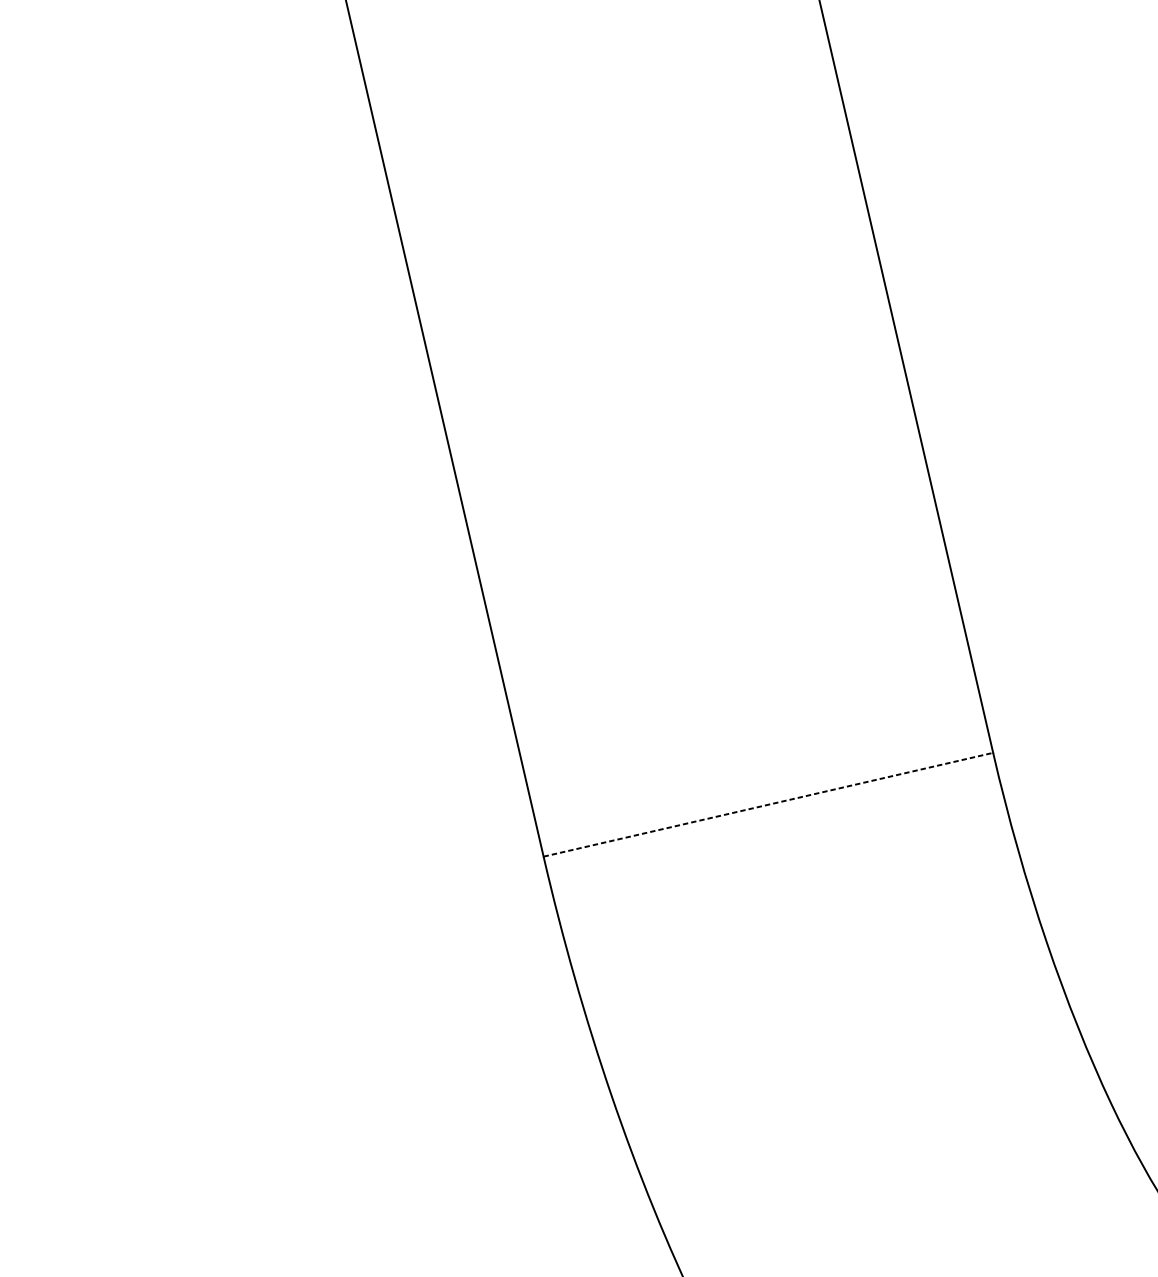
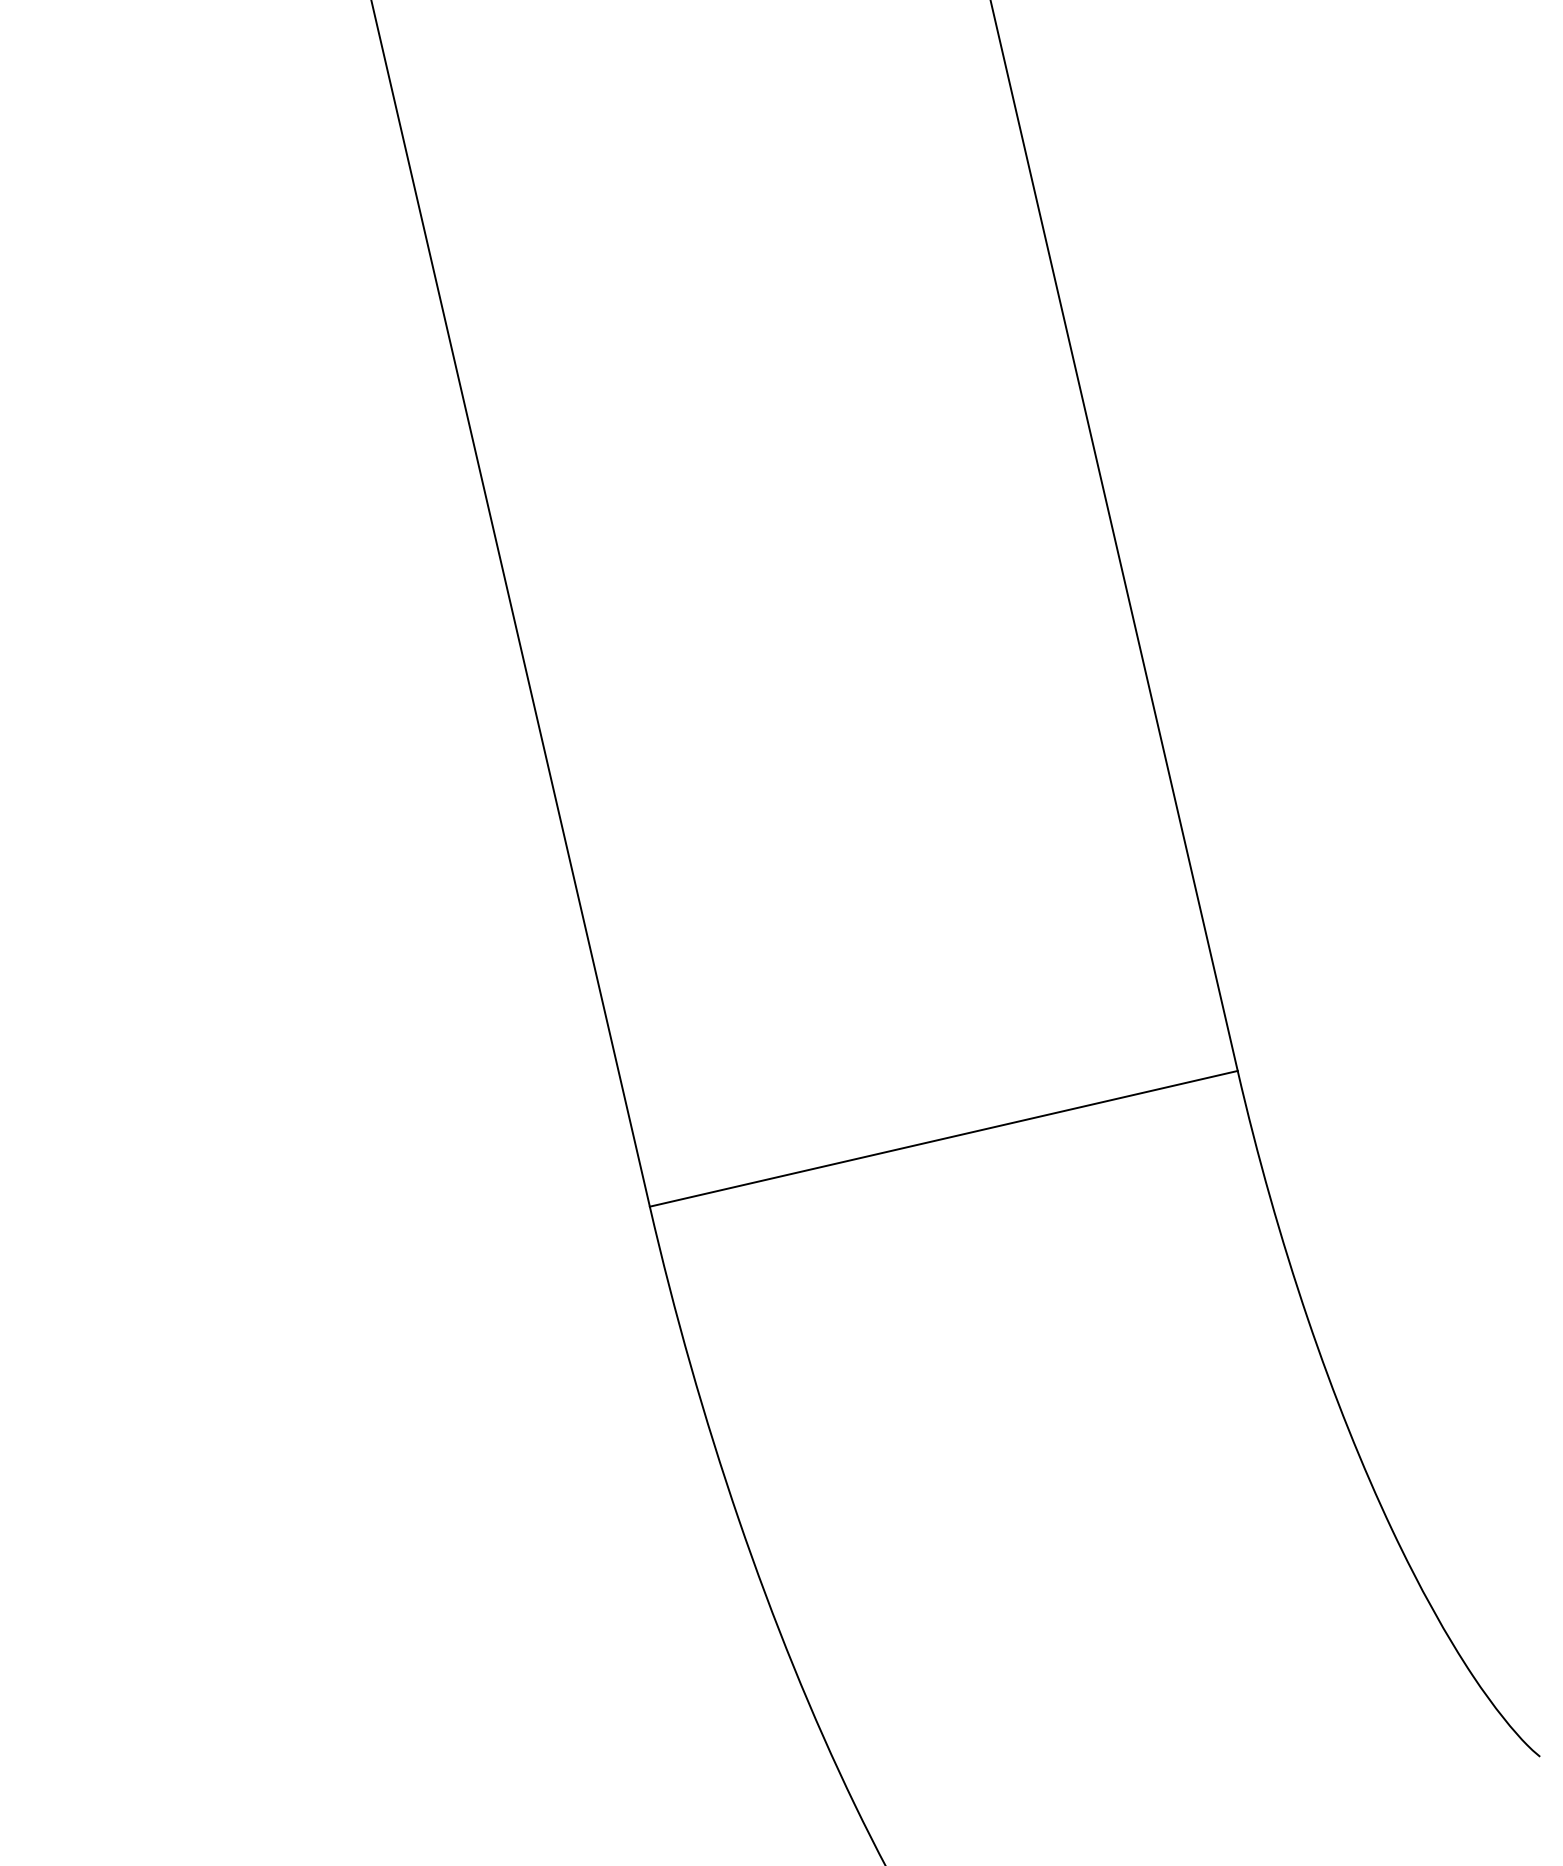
line: (768, 804) -> (943, 1138), dashed -> solid

